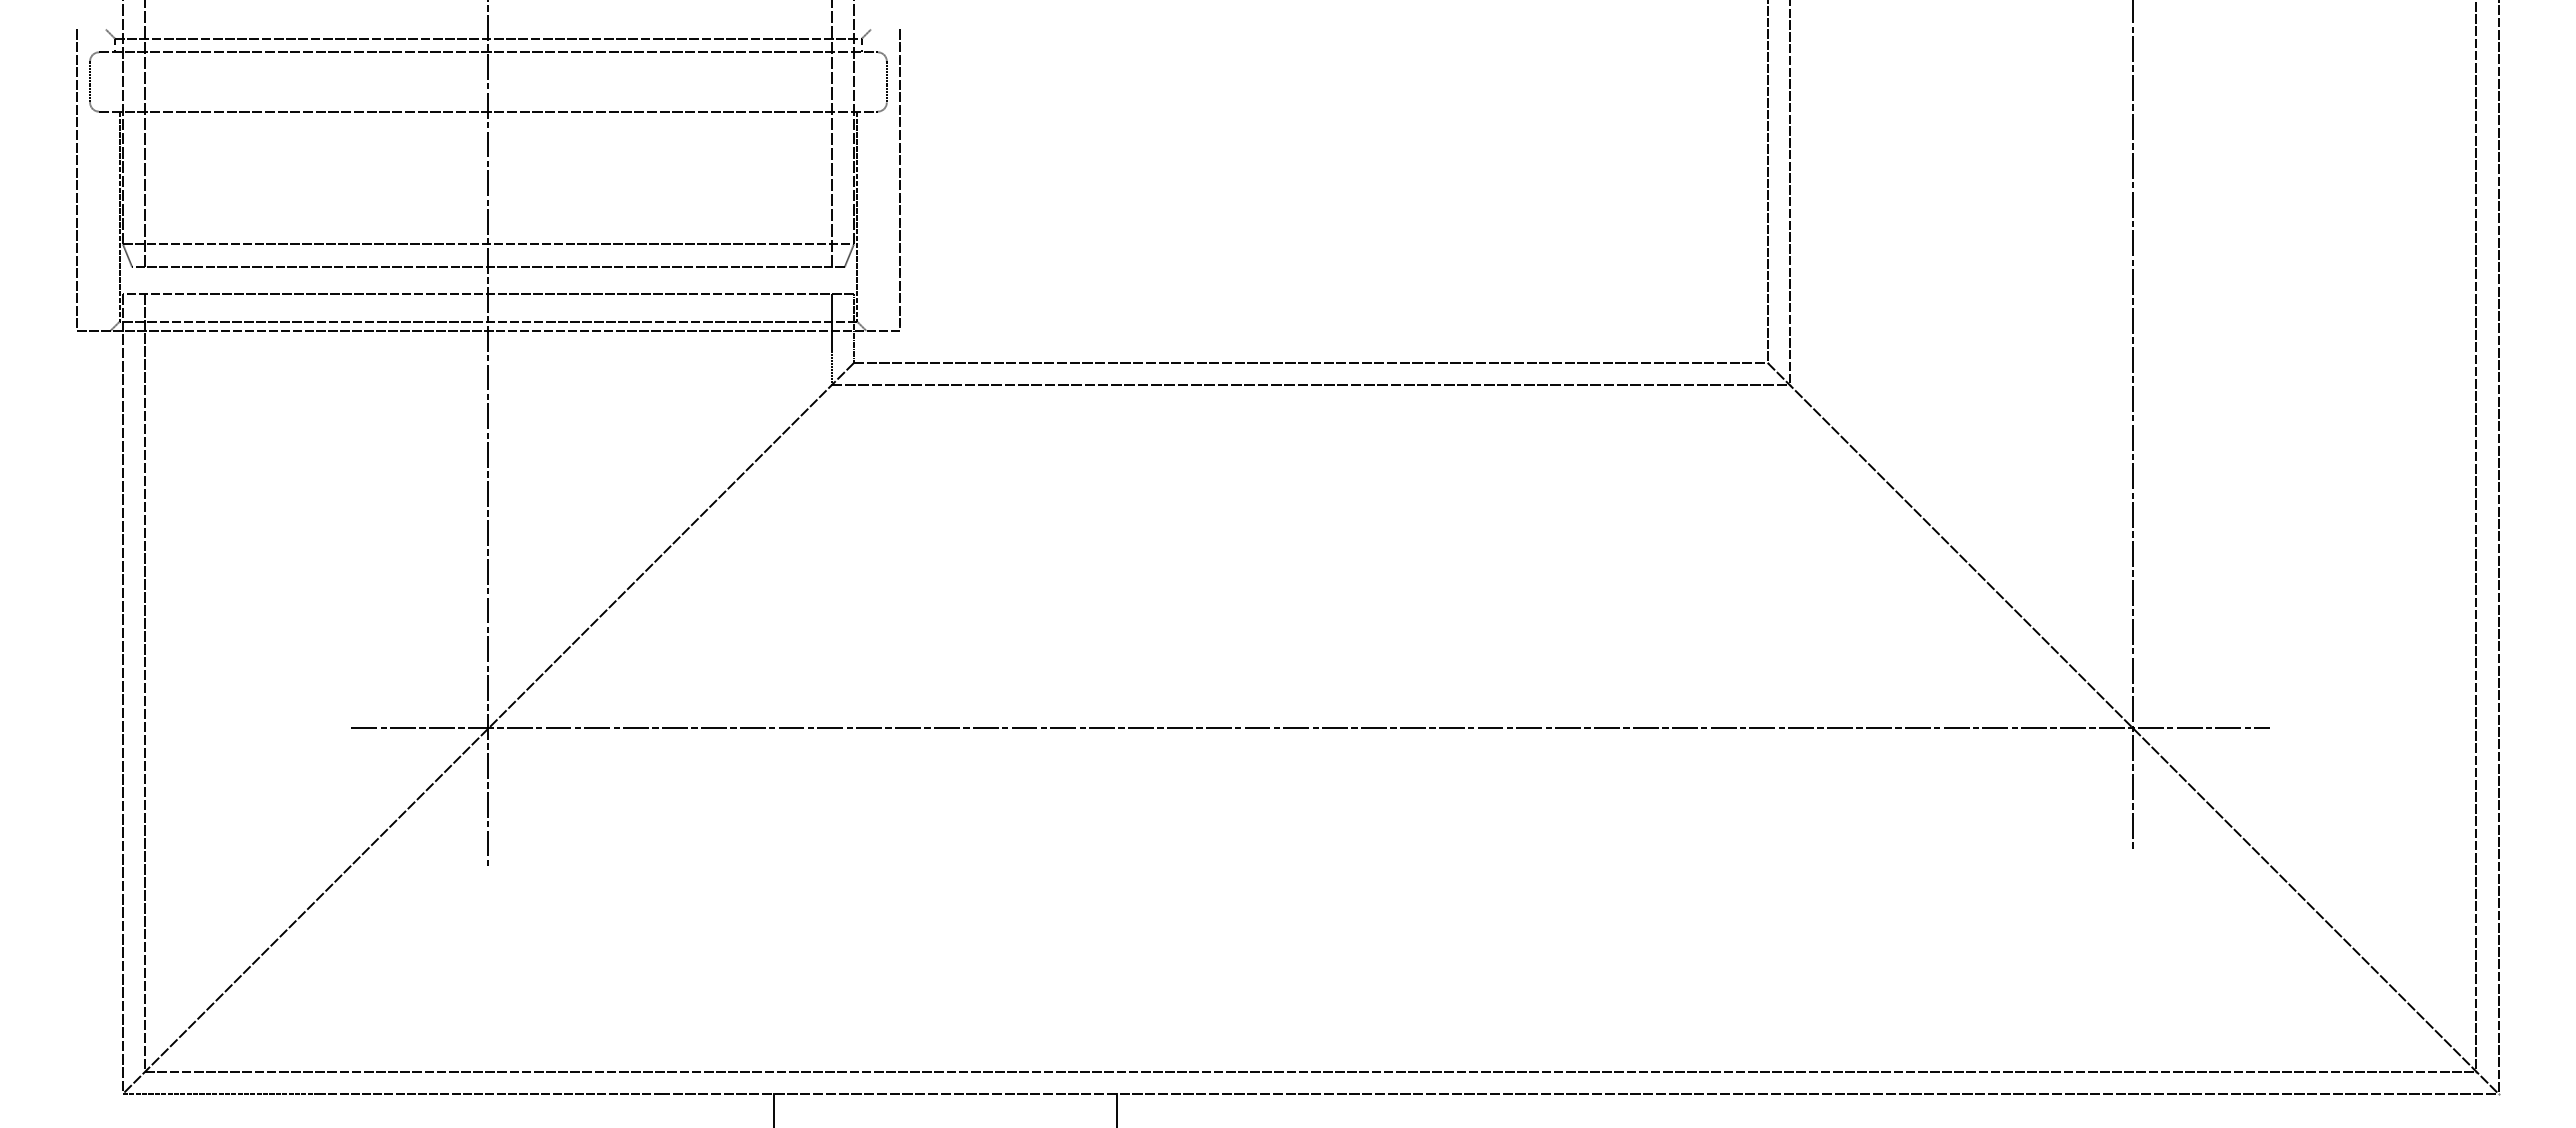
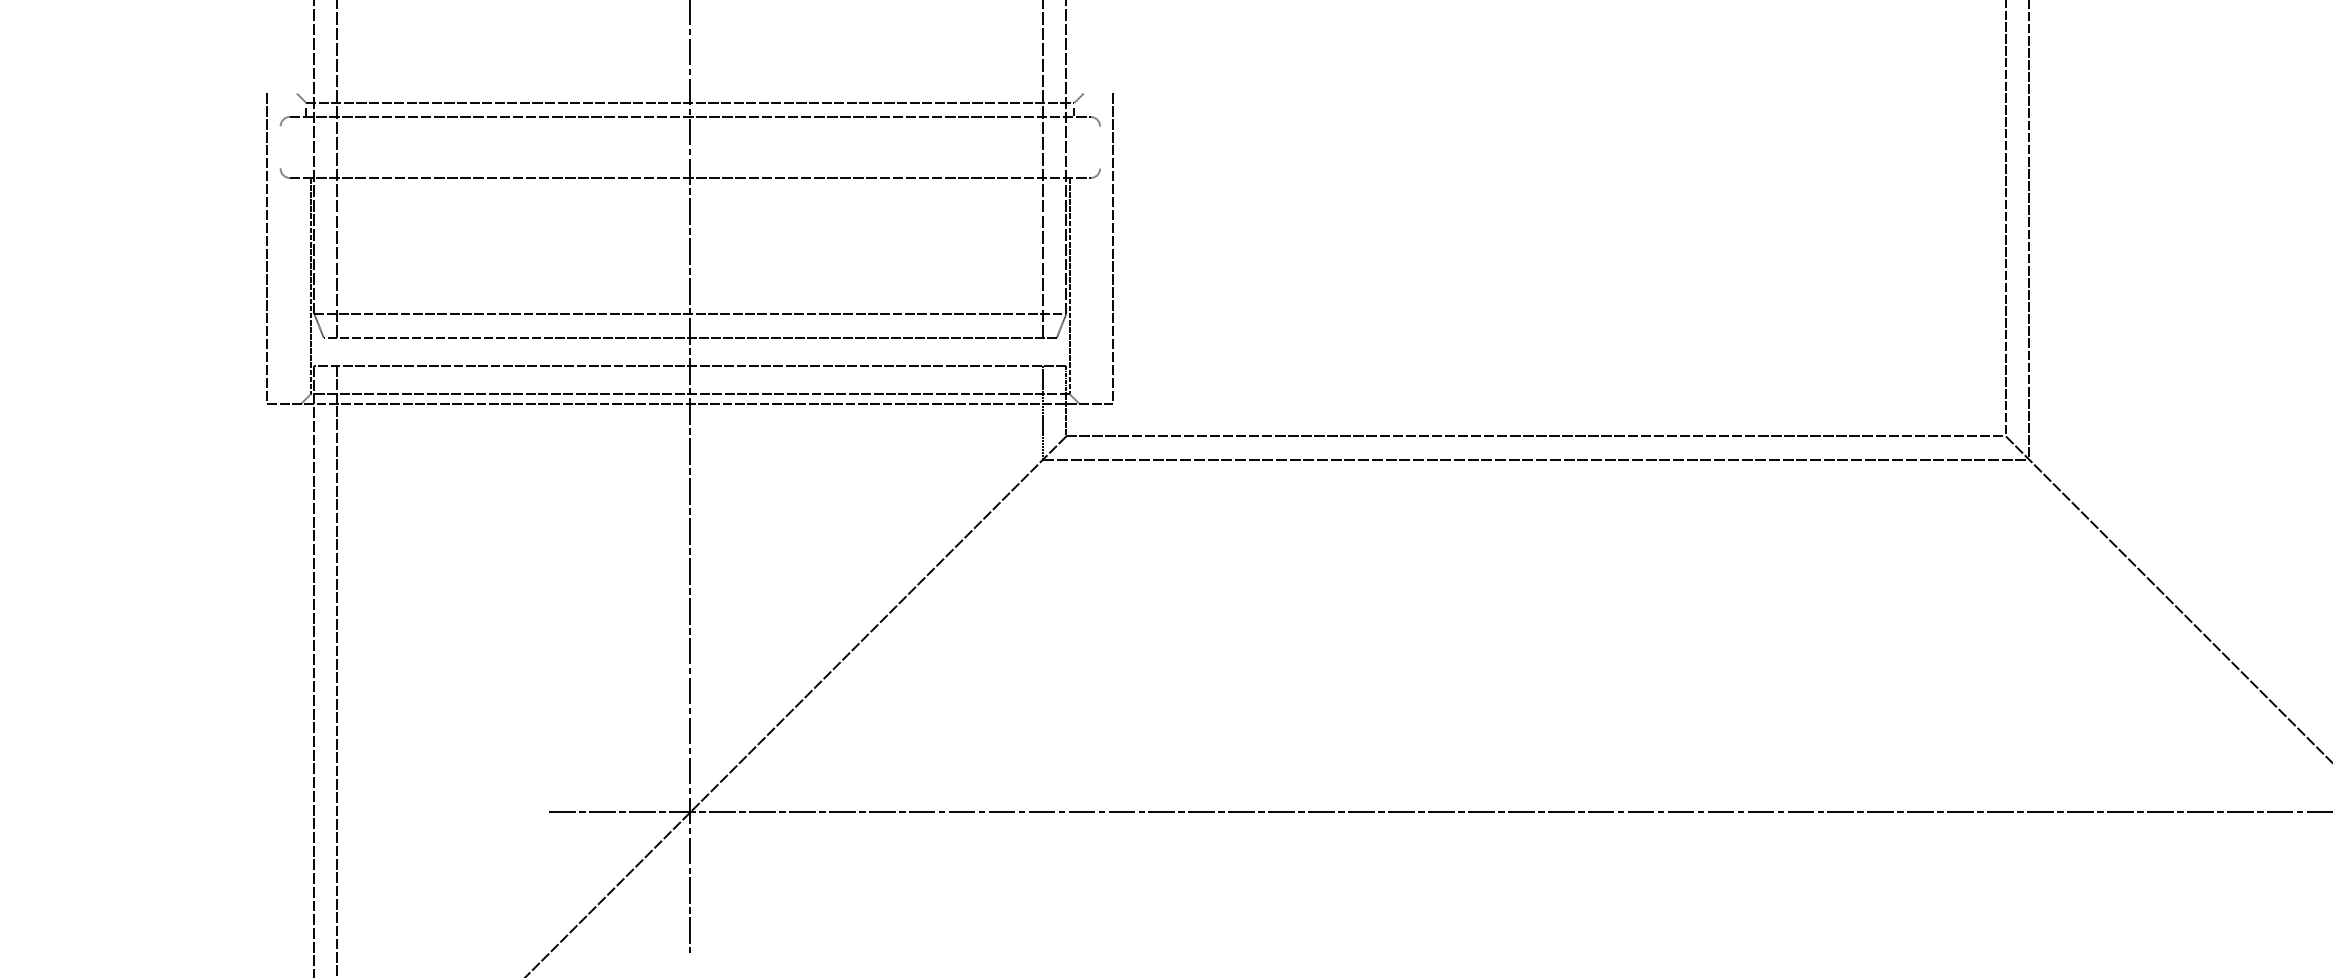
line: (90, 81) -> (281, 146), removed
line: (886, 81) -> (1099, 146), removed

